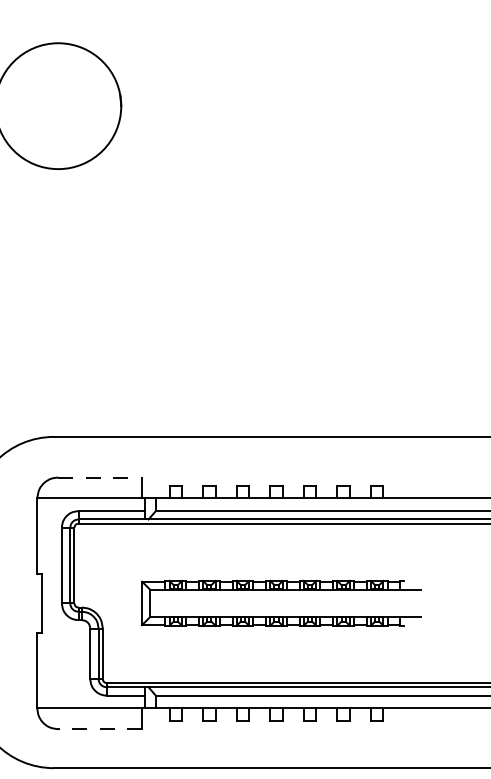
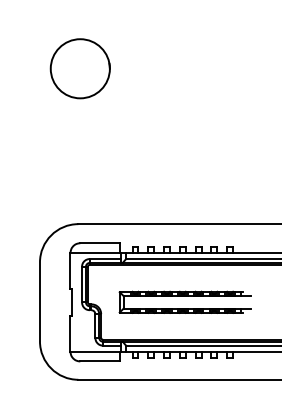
line: (101, 478) -> (100, 243), dashed -> solid
line: (101, 729) -> (100, 361), dashed -> solid

